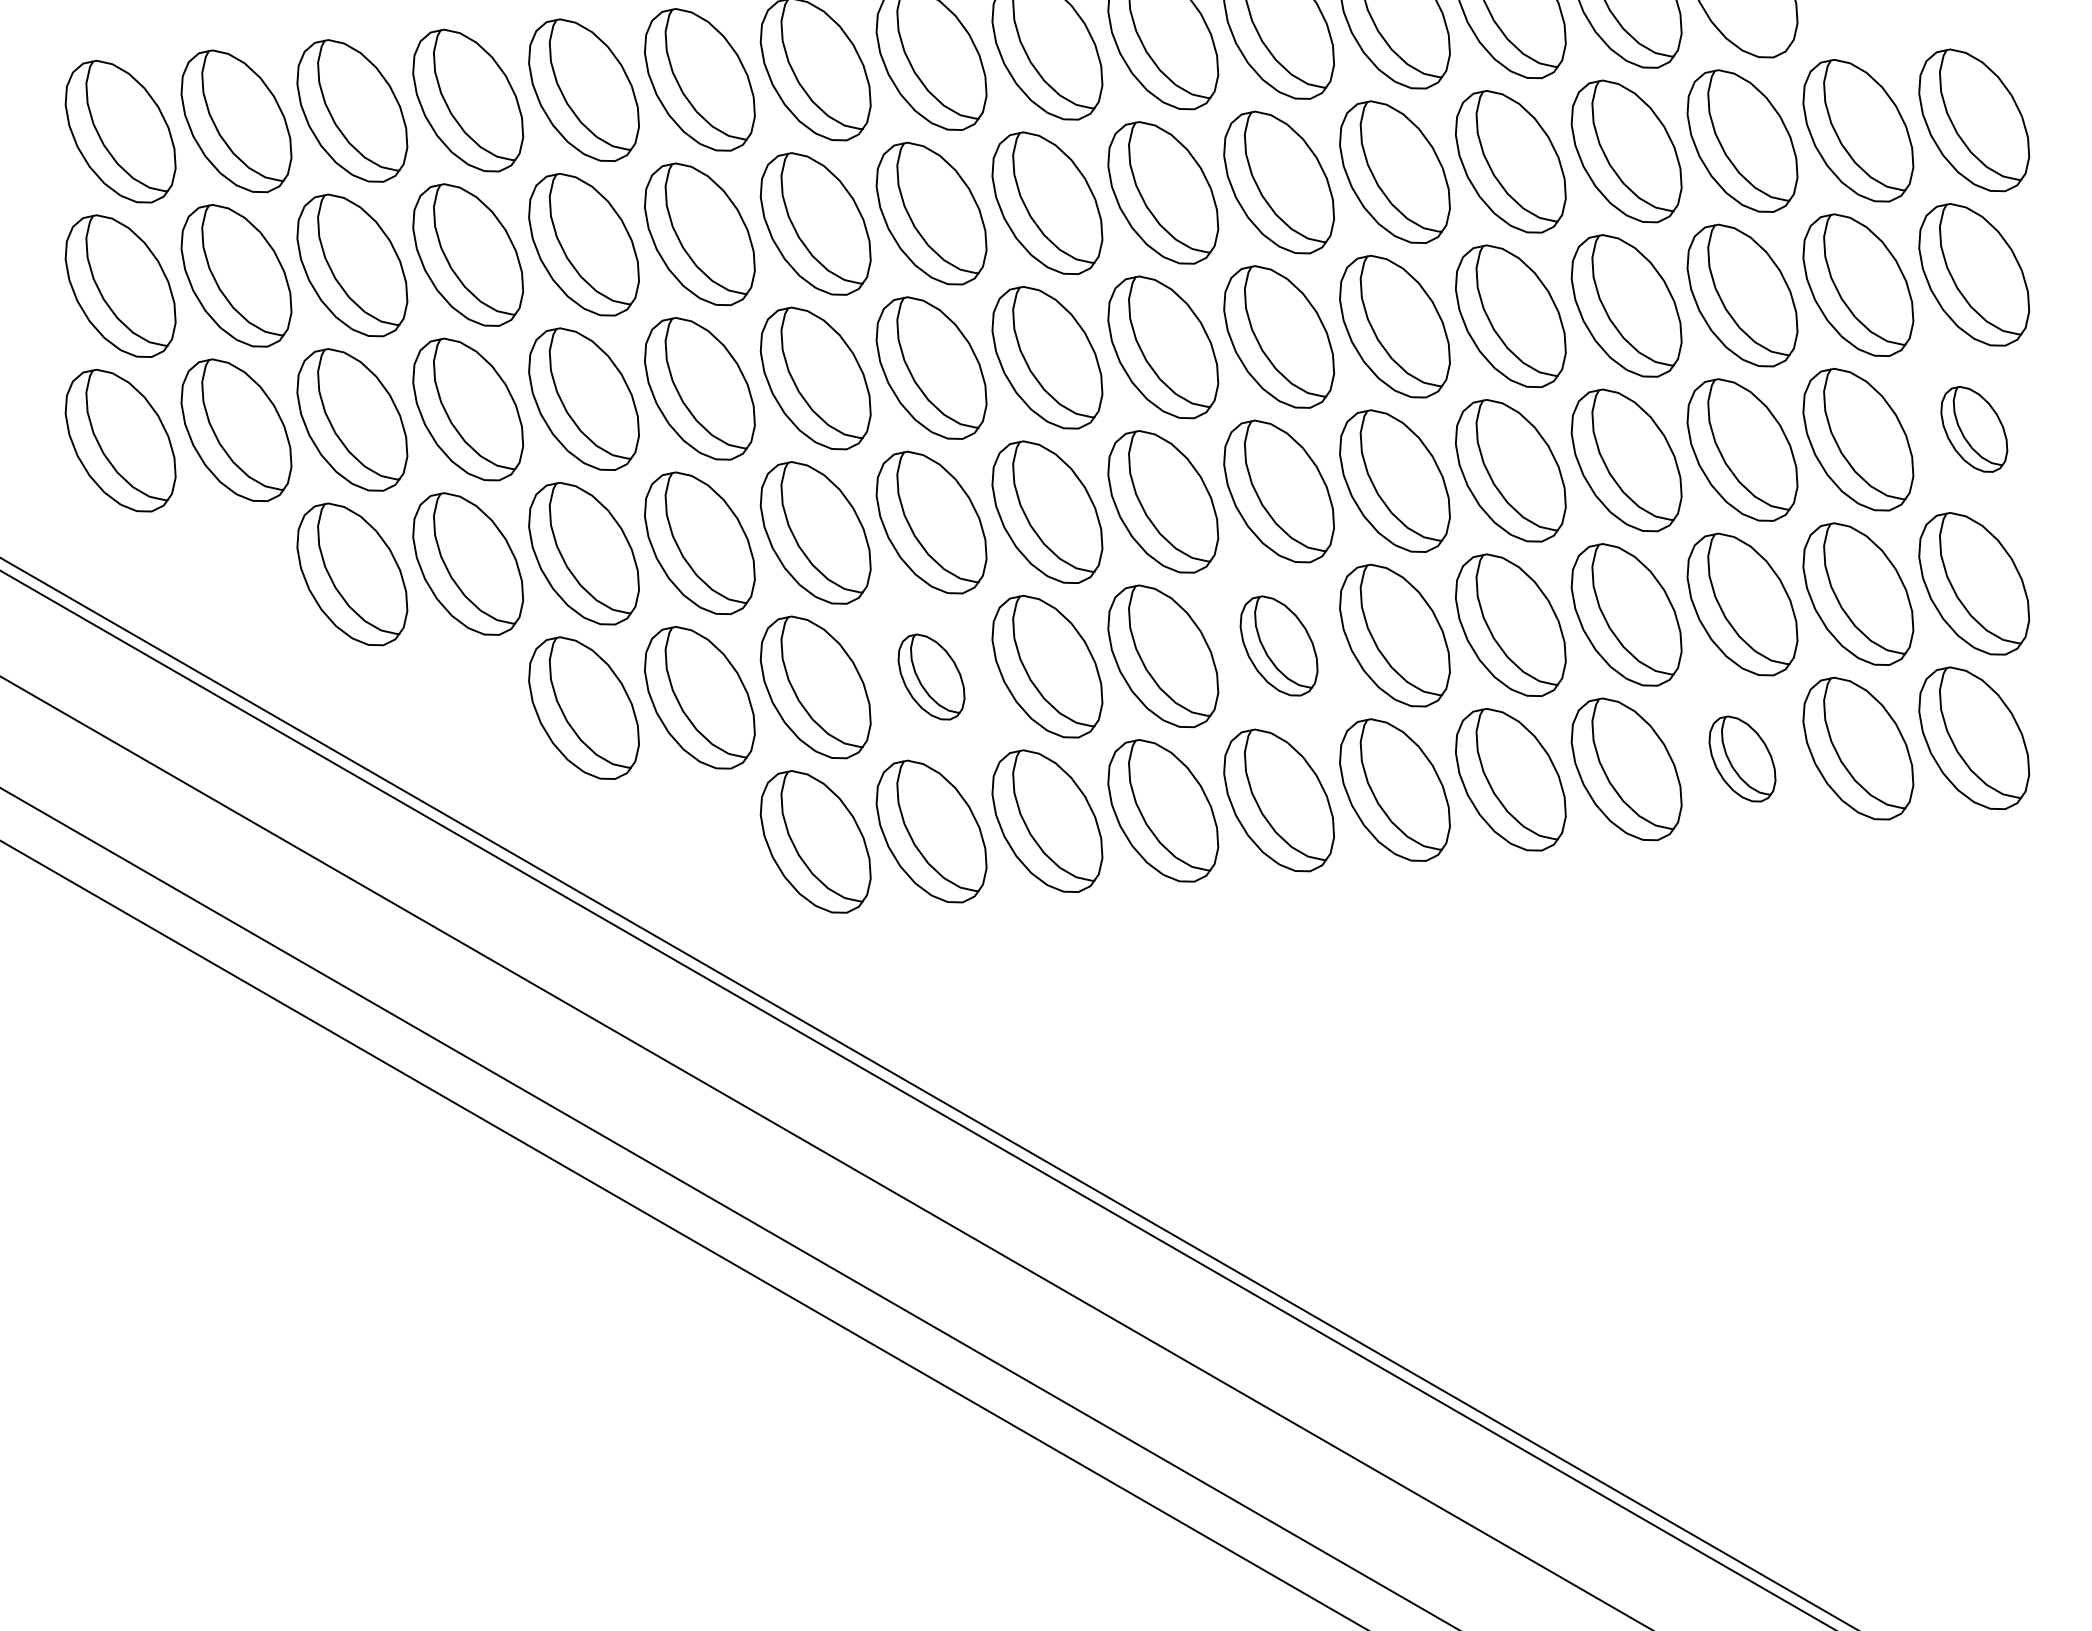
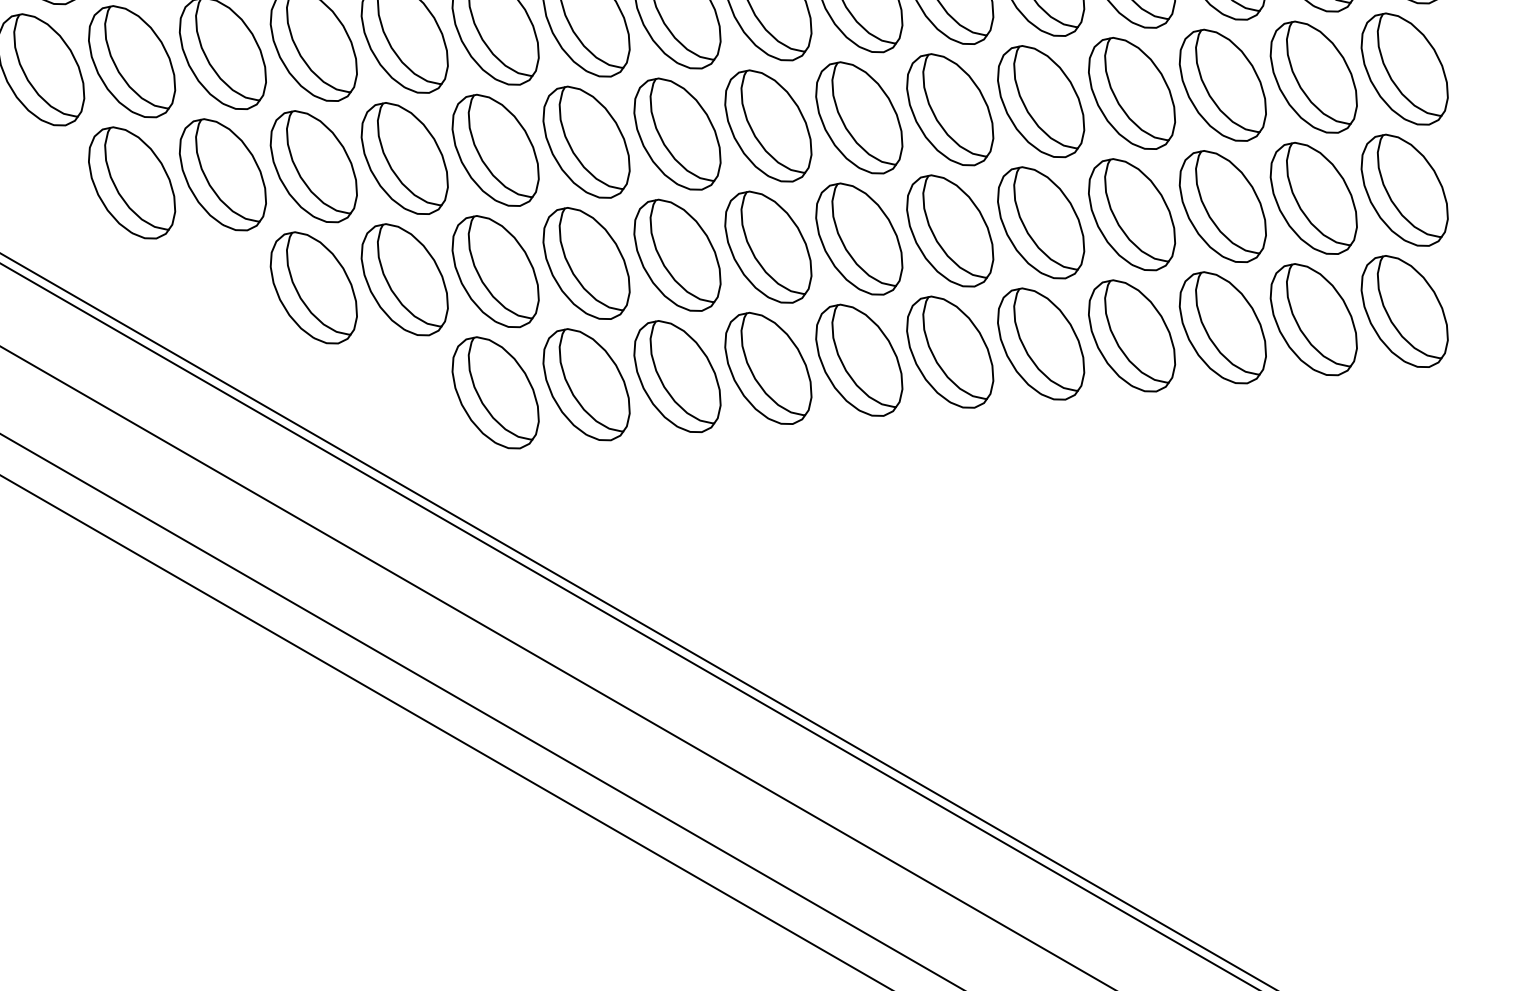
part: (1974, 429) -> (1404, 69), size x1.67
part: (1278, 645) -> (858, 238), size x1.43
part: (931, 676) -> (586, 263), size x1.67
part: (1742, 758) -> (1222, 327), size x1.67

